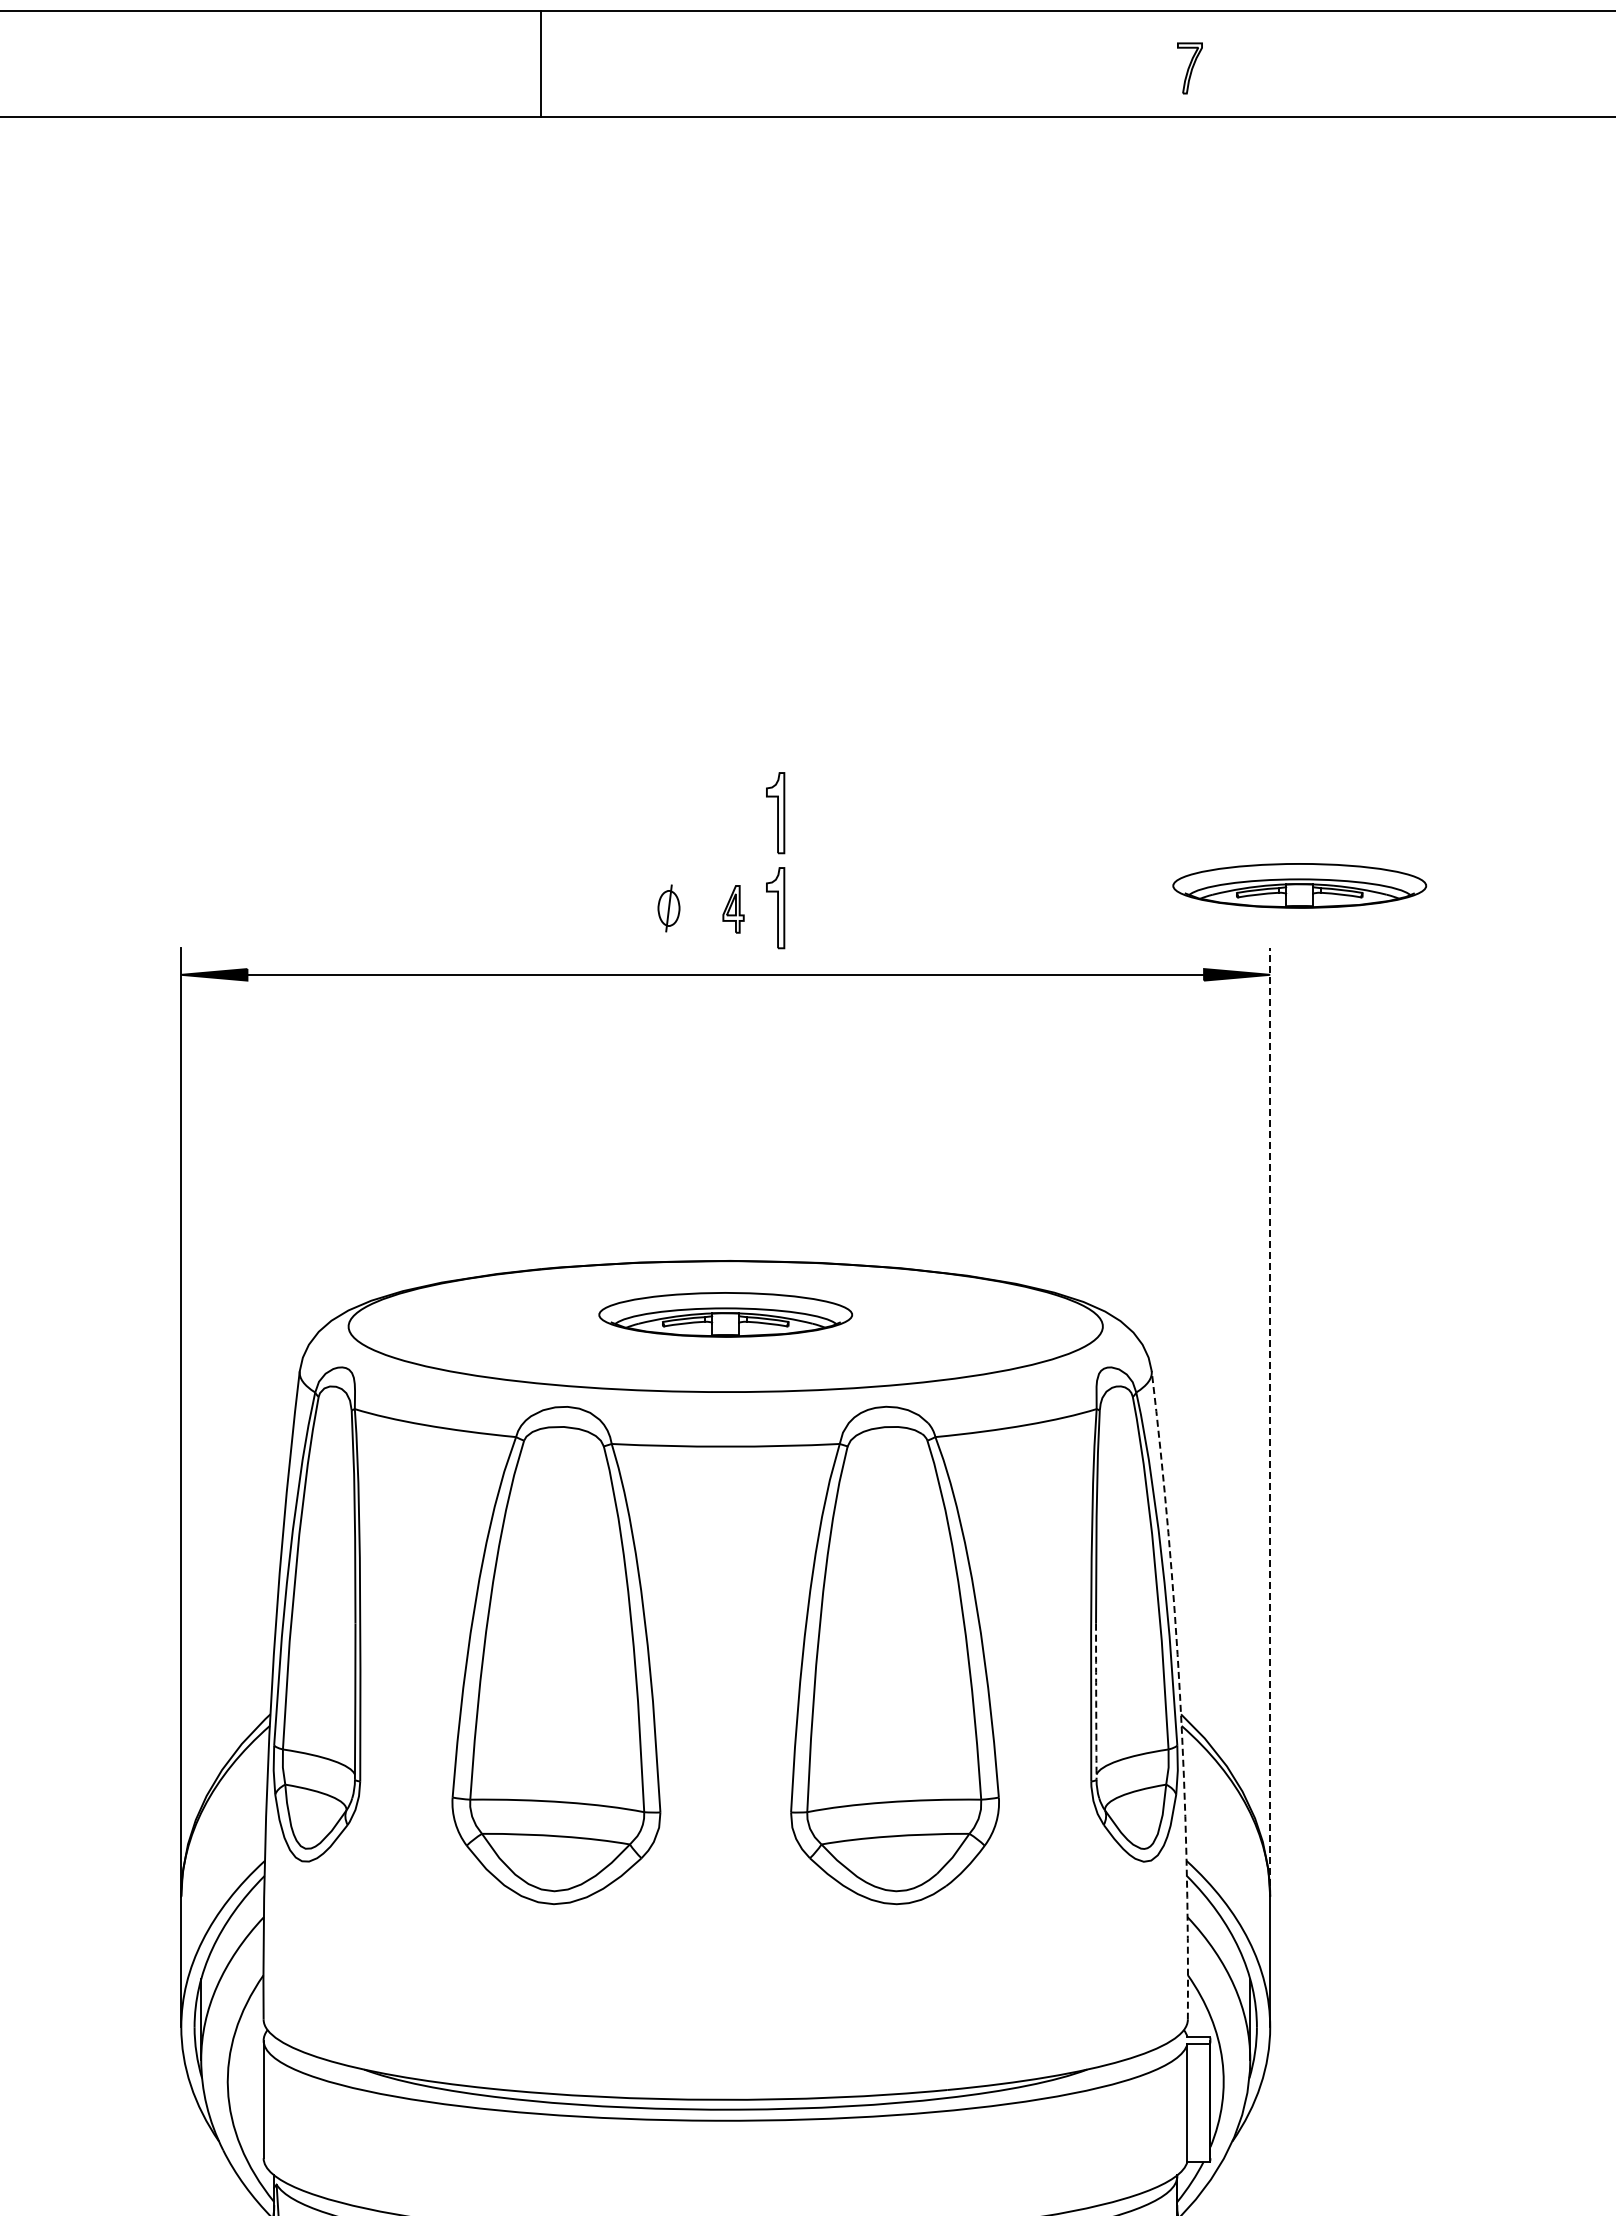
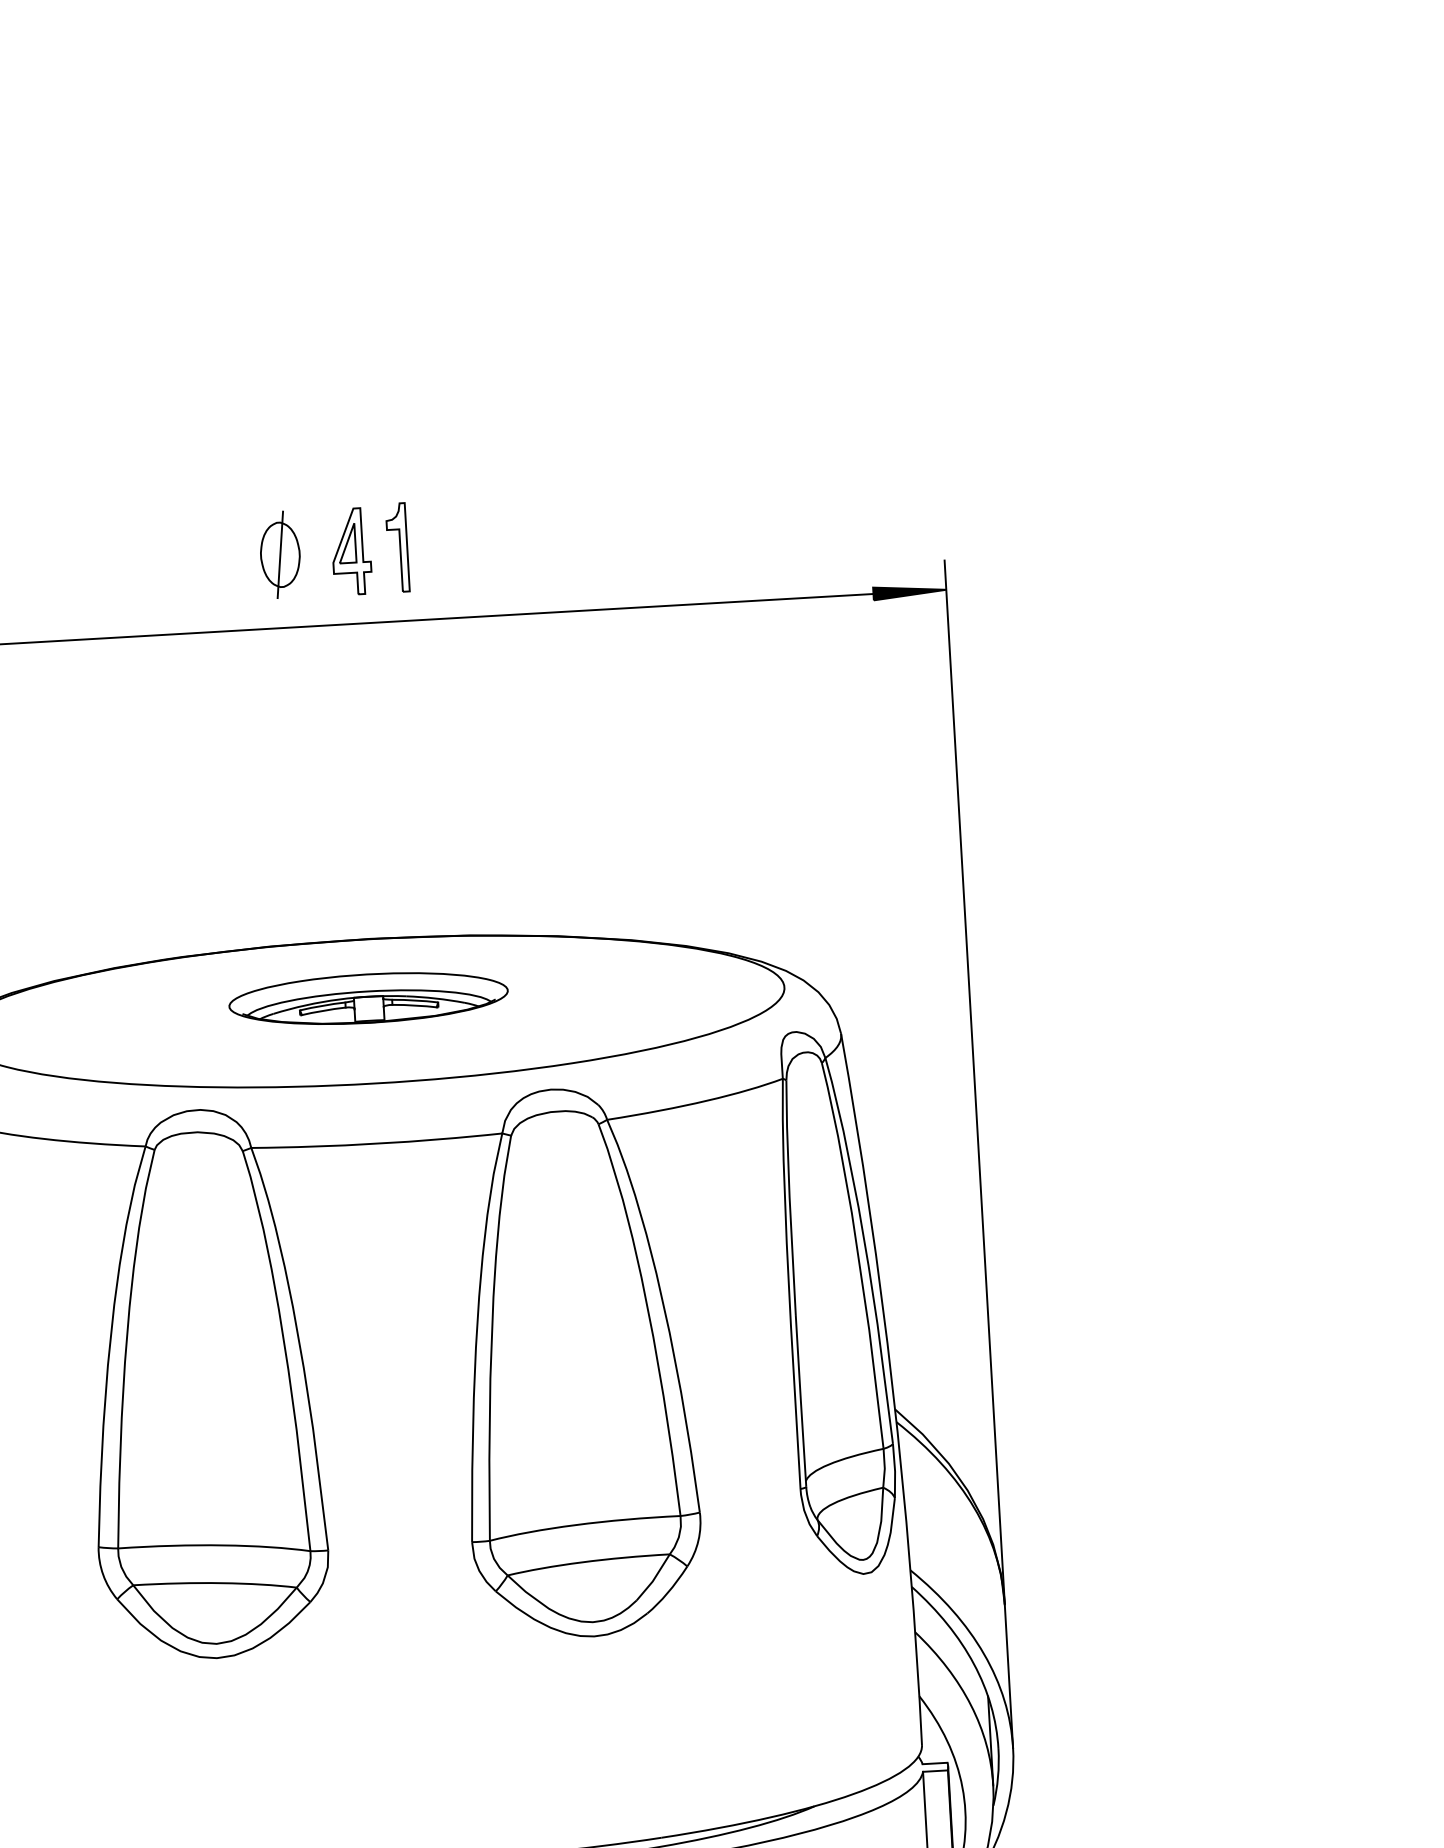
part: (775, 813) -> (391, 443), removed
part: (1299, 885) -> (972, 489), removed
part: (668, 908) -> (279, 554), size x1.67
part: (733, 909) -> (351, 551), size x1.67
line: (1270, 1421) -> (974, 1081), dashed -> solid
arc: (1180, 1694) -> (893, 1387), dashed -> solid
arc: (1096, 1701) -> (801, 1400), dashed -> solid

